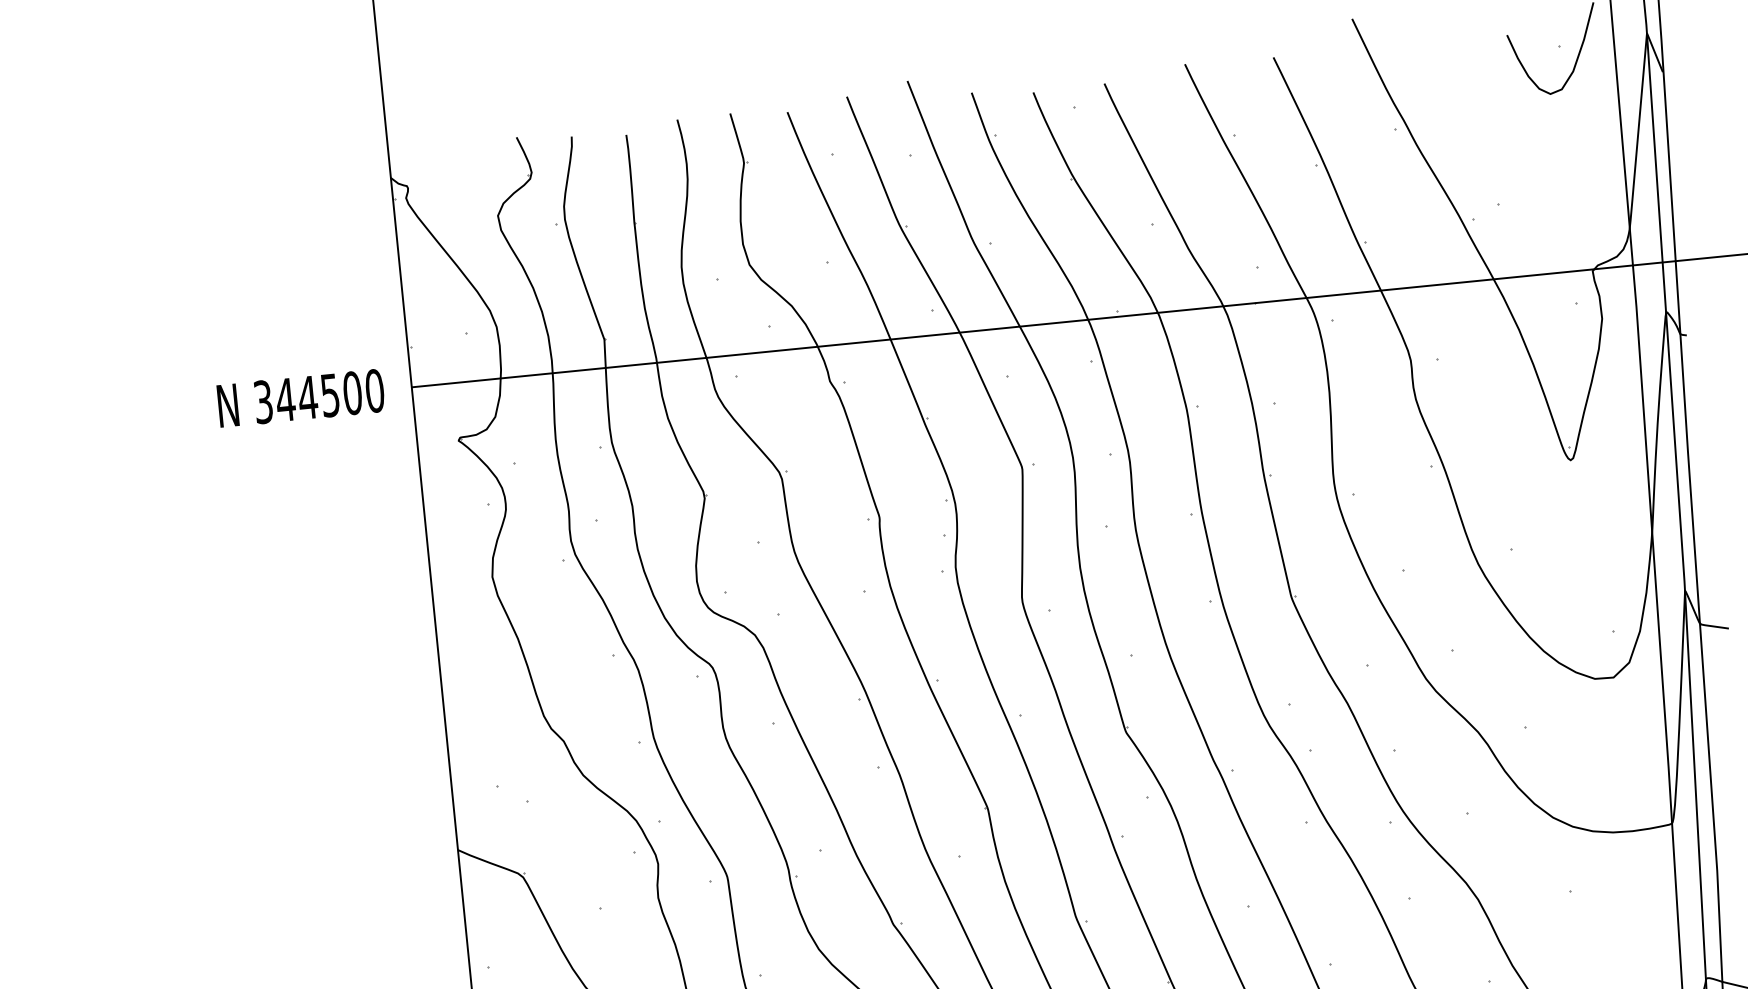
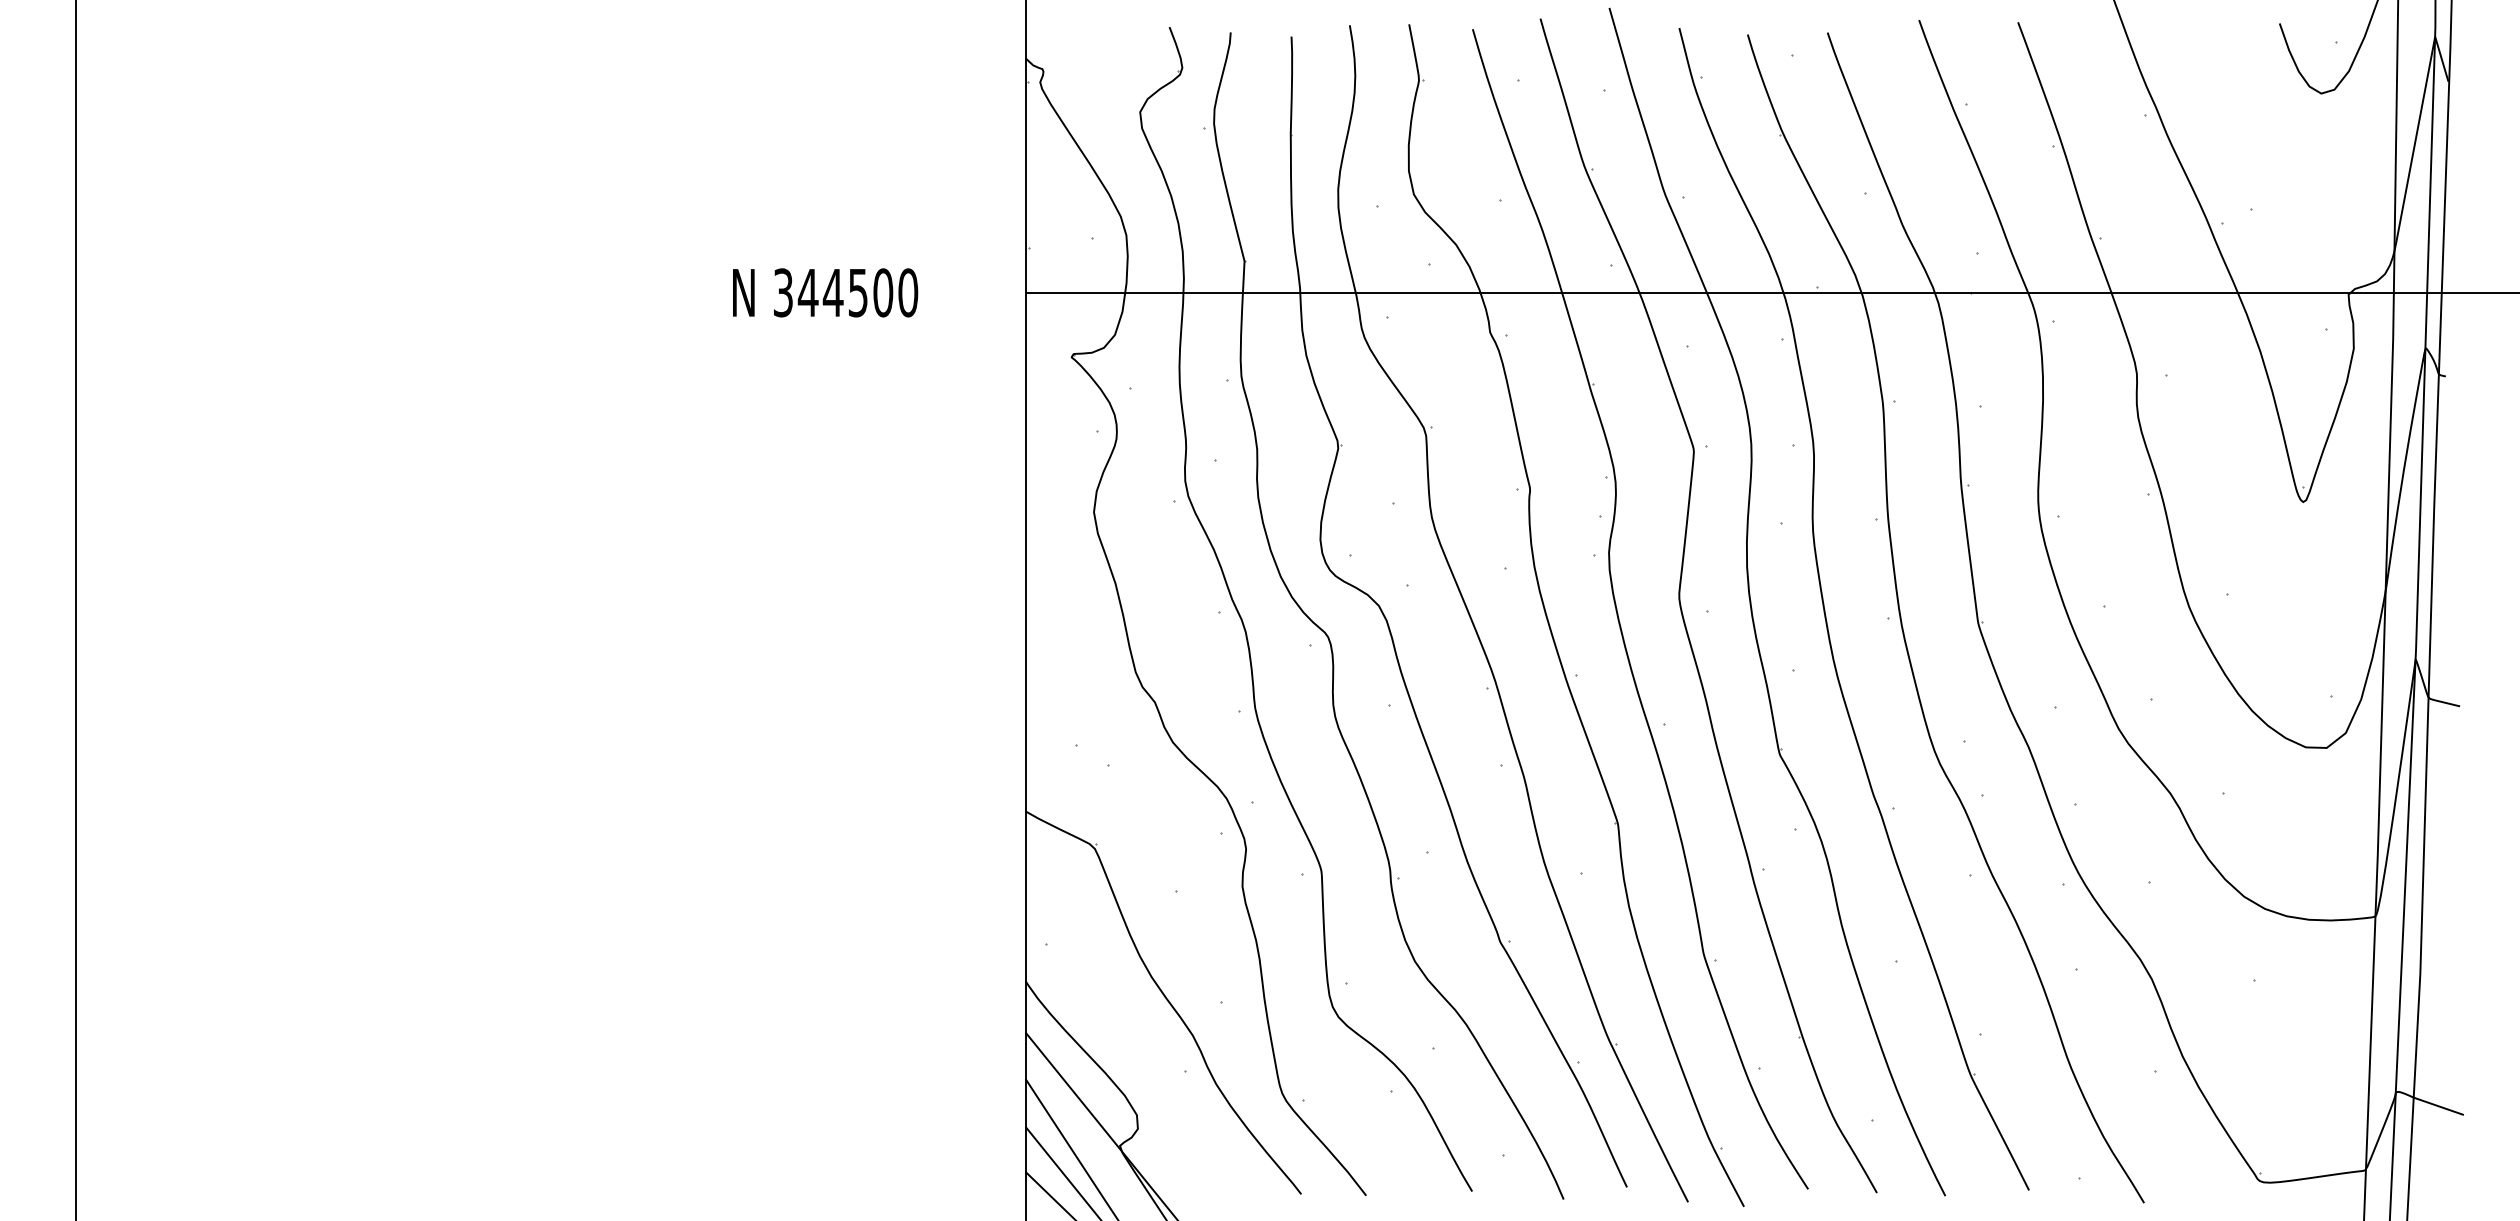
text: (301, 398) -> (825, 292), moved

